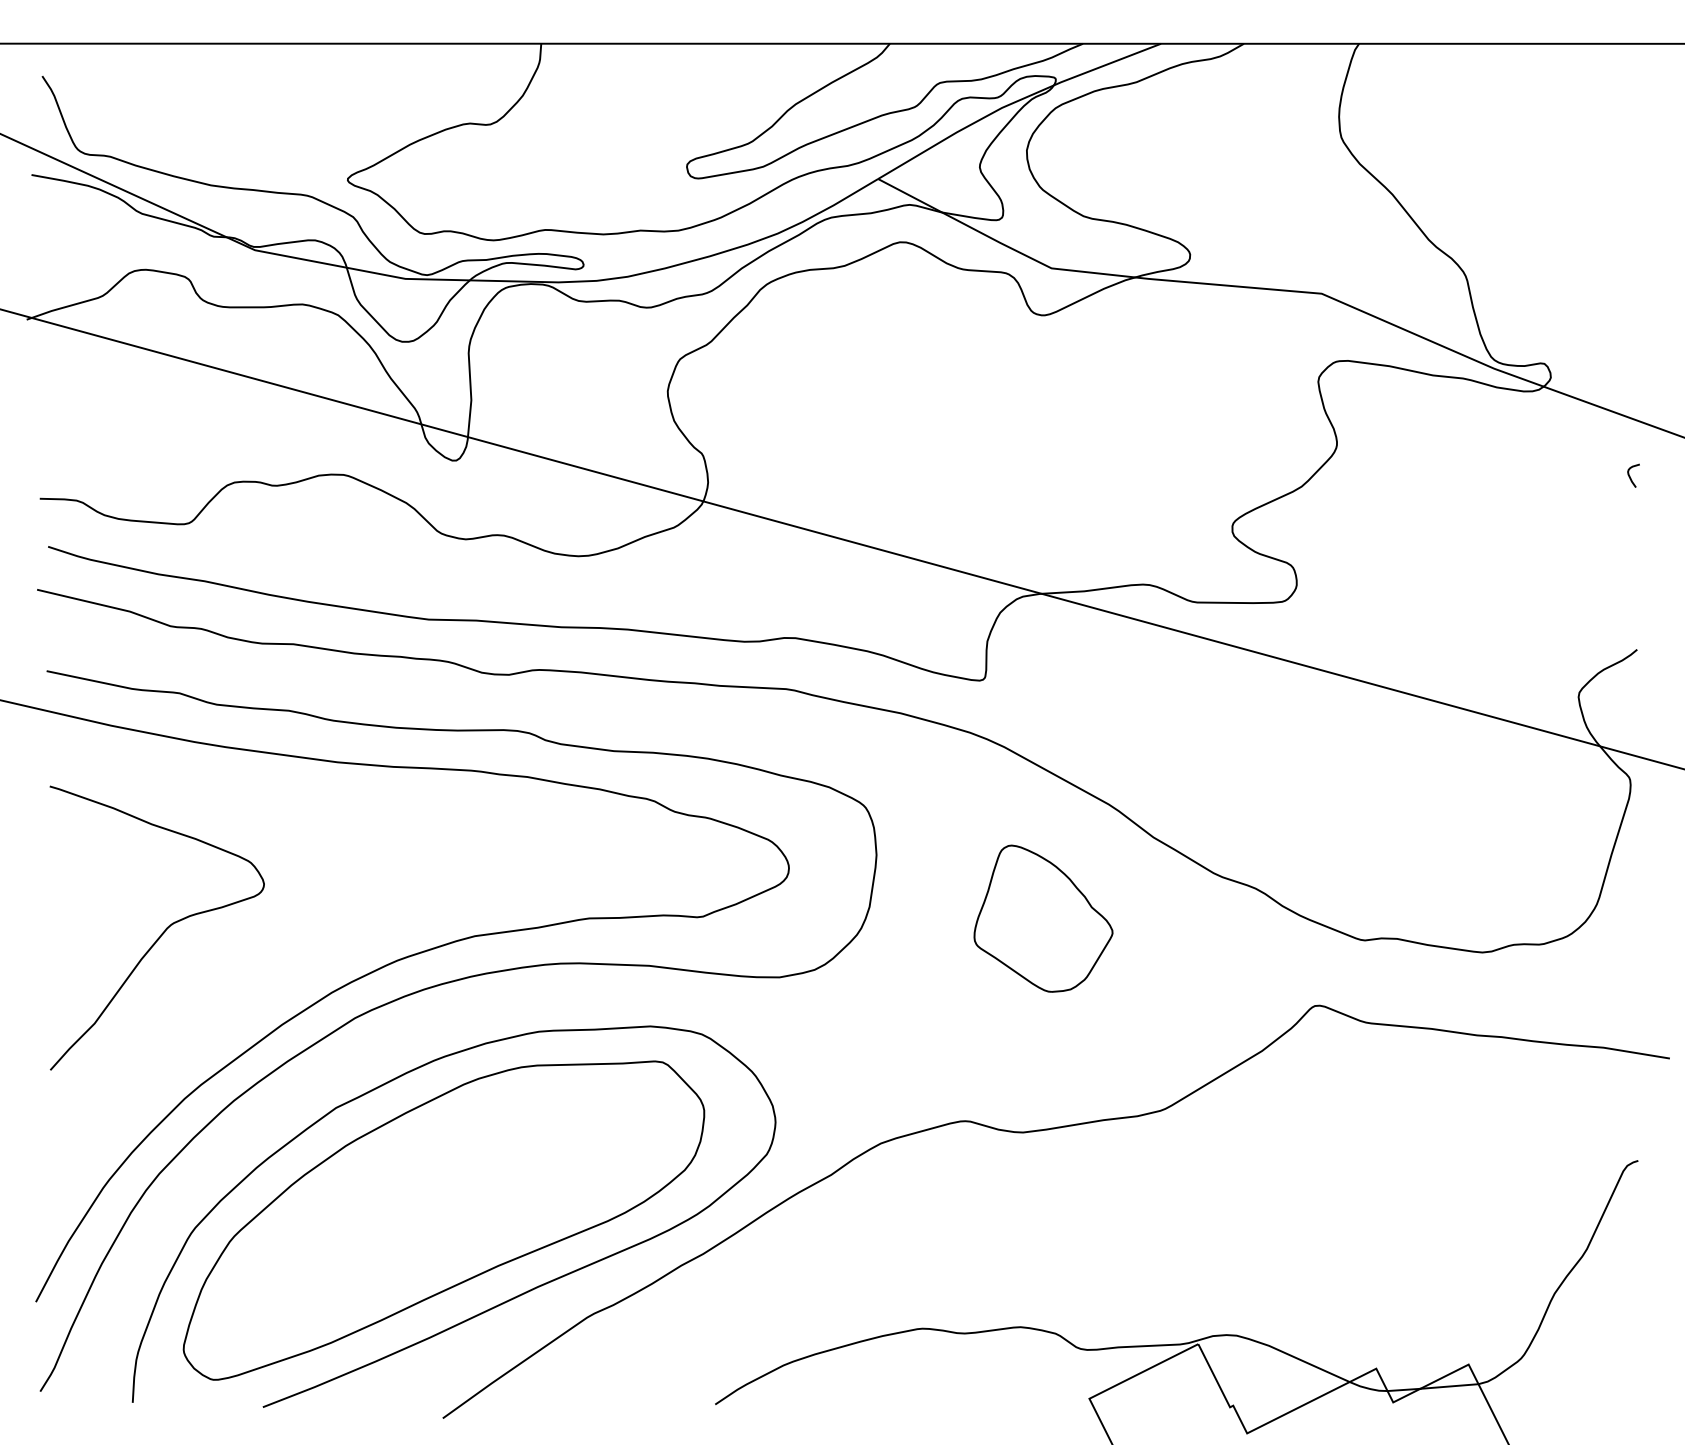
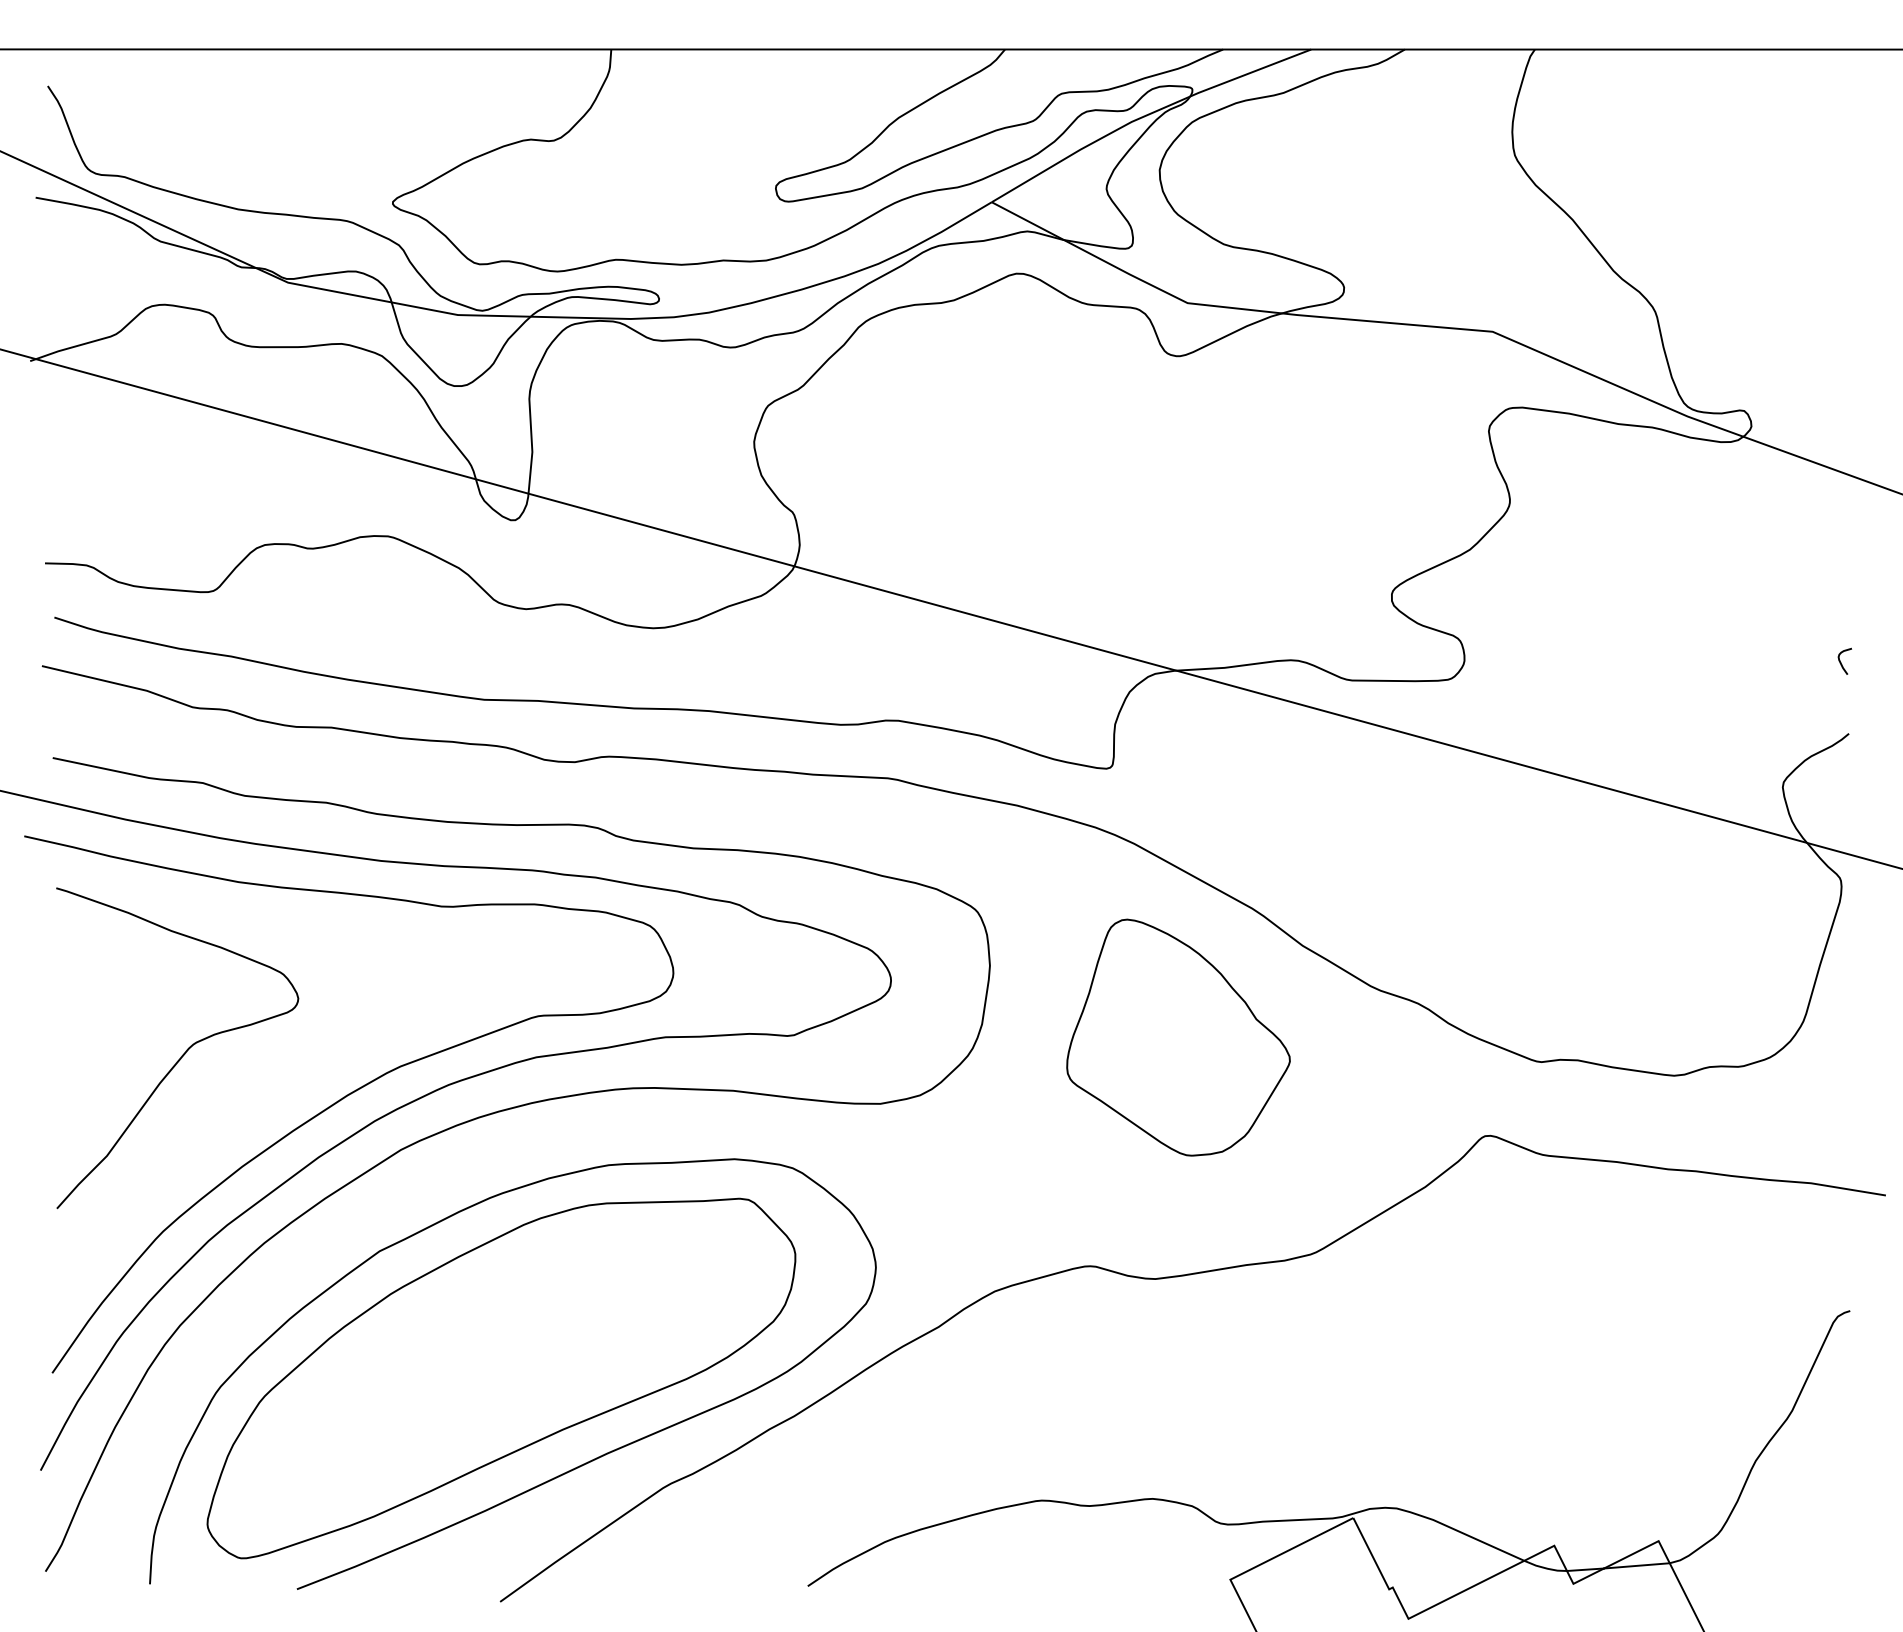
curve: (1630, 476) -> (1841, 662), moved
part: (1043, 918) -> (1178, 1037), size x1.43
curve: (306, 971) -> (346, 1097), added

